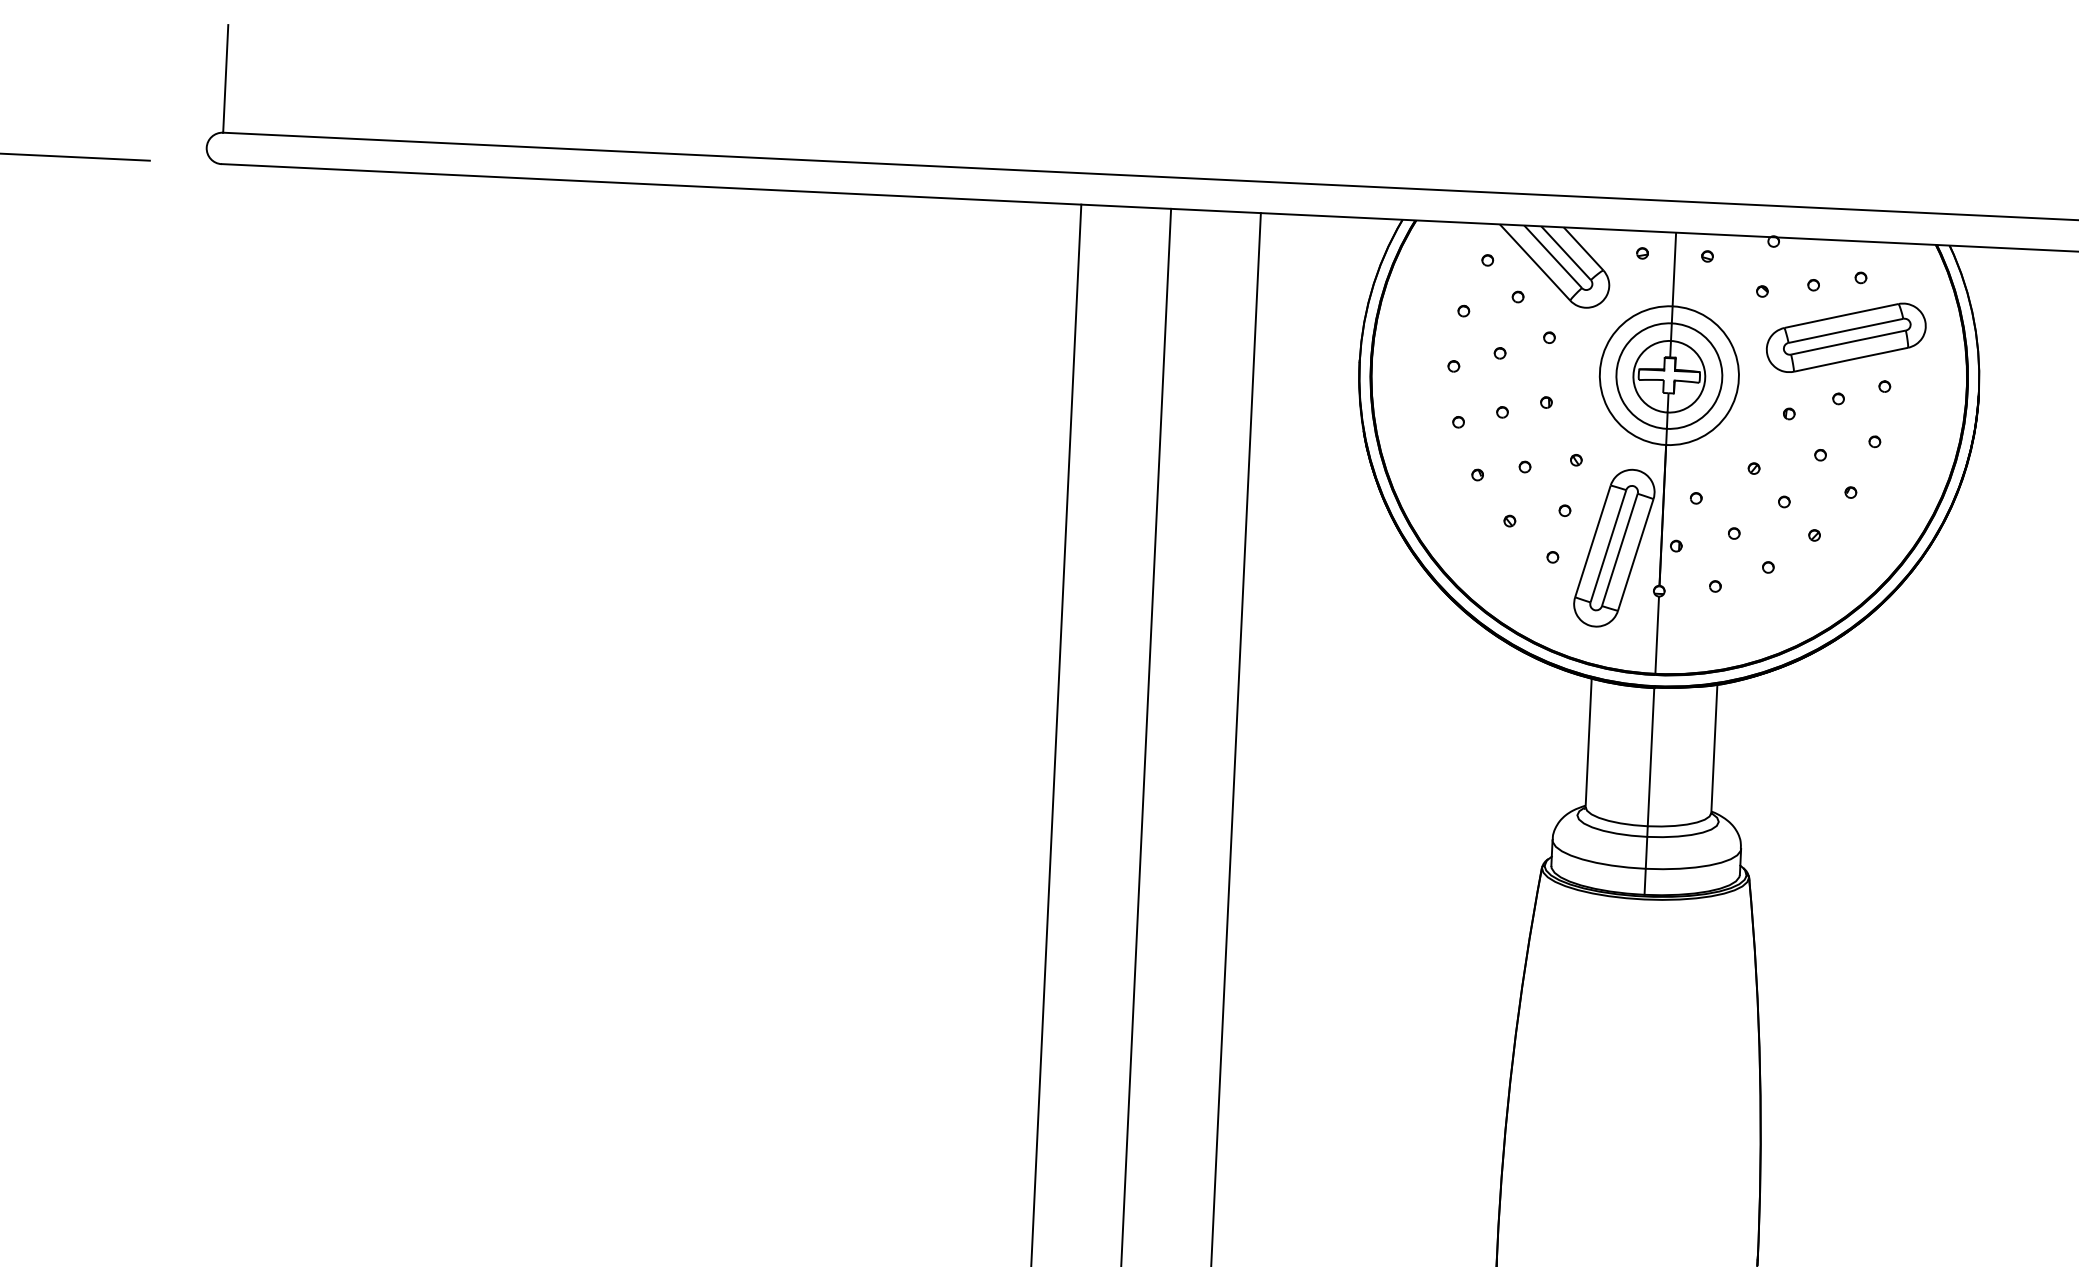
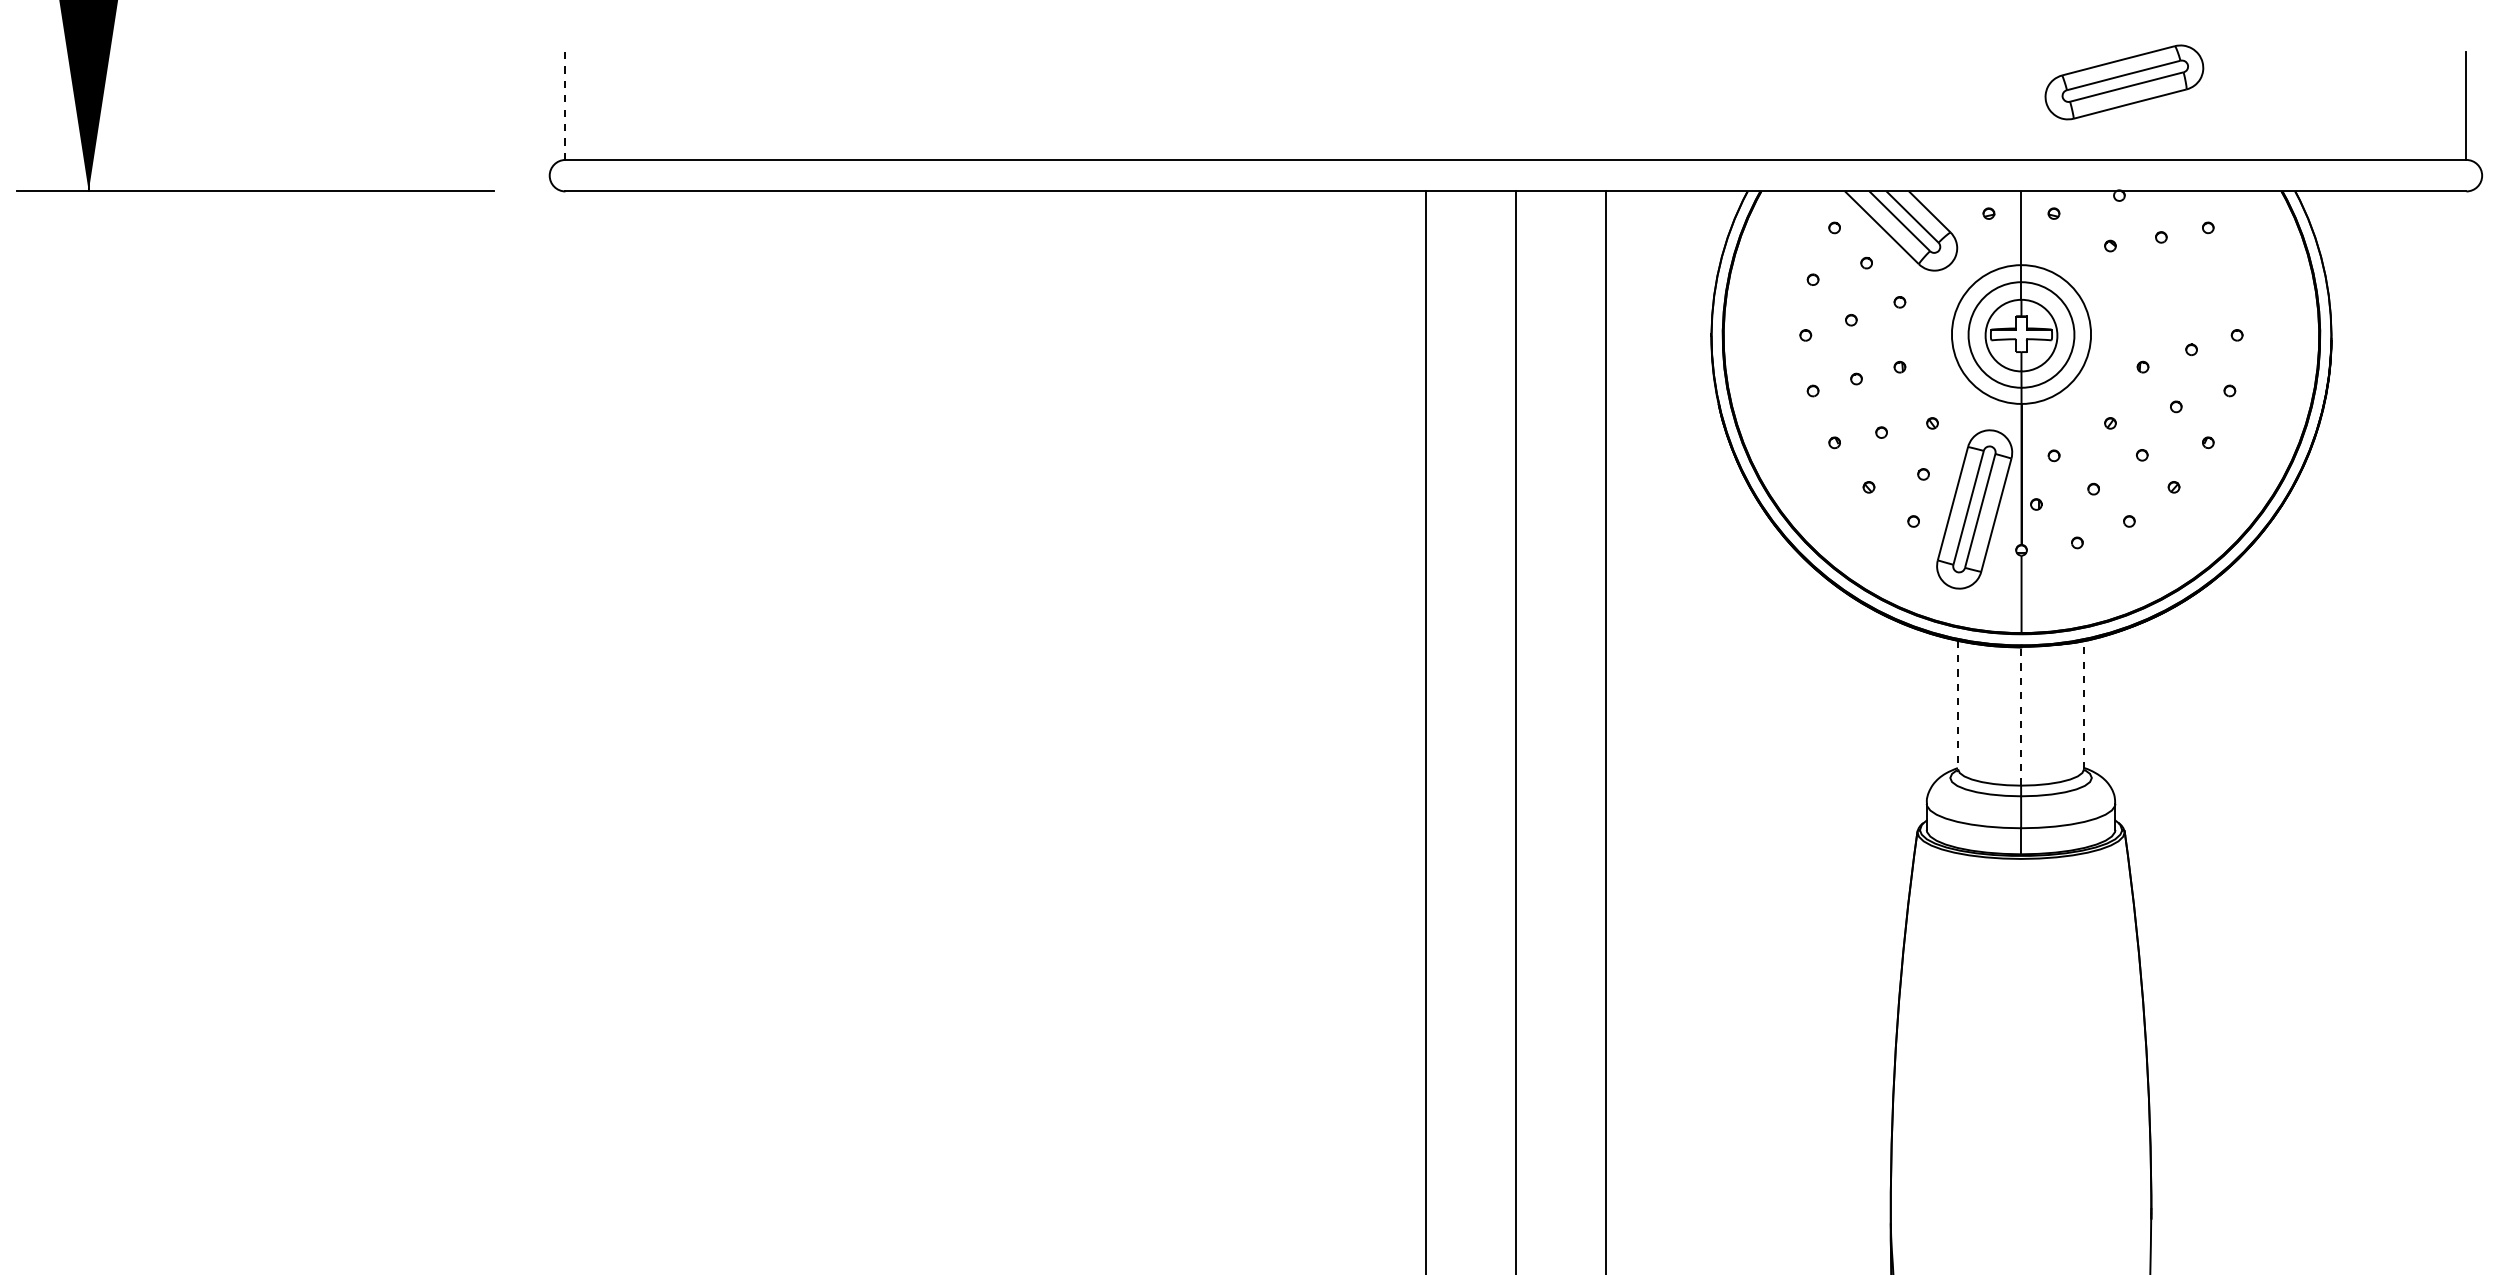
line: (225, 79) -> (565, 106), solid -> dashed
part: (1846, 337) -> (2124, 82), moved
line: (1588, 743) -> (1958, 705), solid -> dashed
line: (1713, 748) -> (2083, 704), solid -> dashed
line: (1651, 757) -> (2021, 716), solid -> dashed

